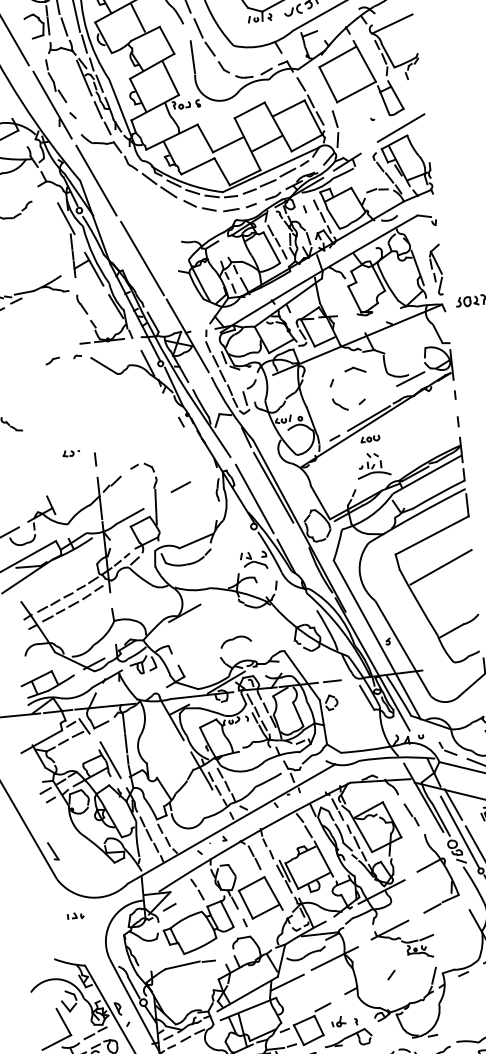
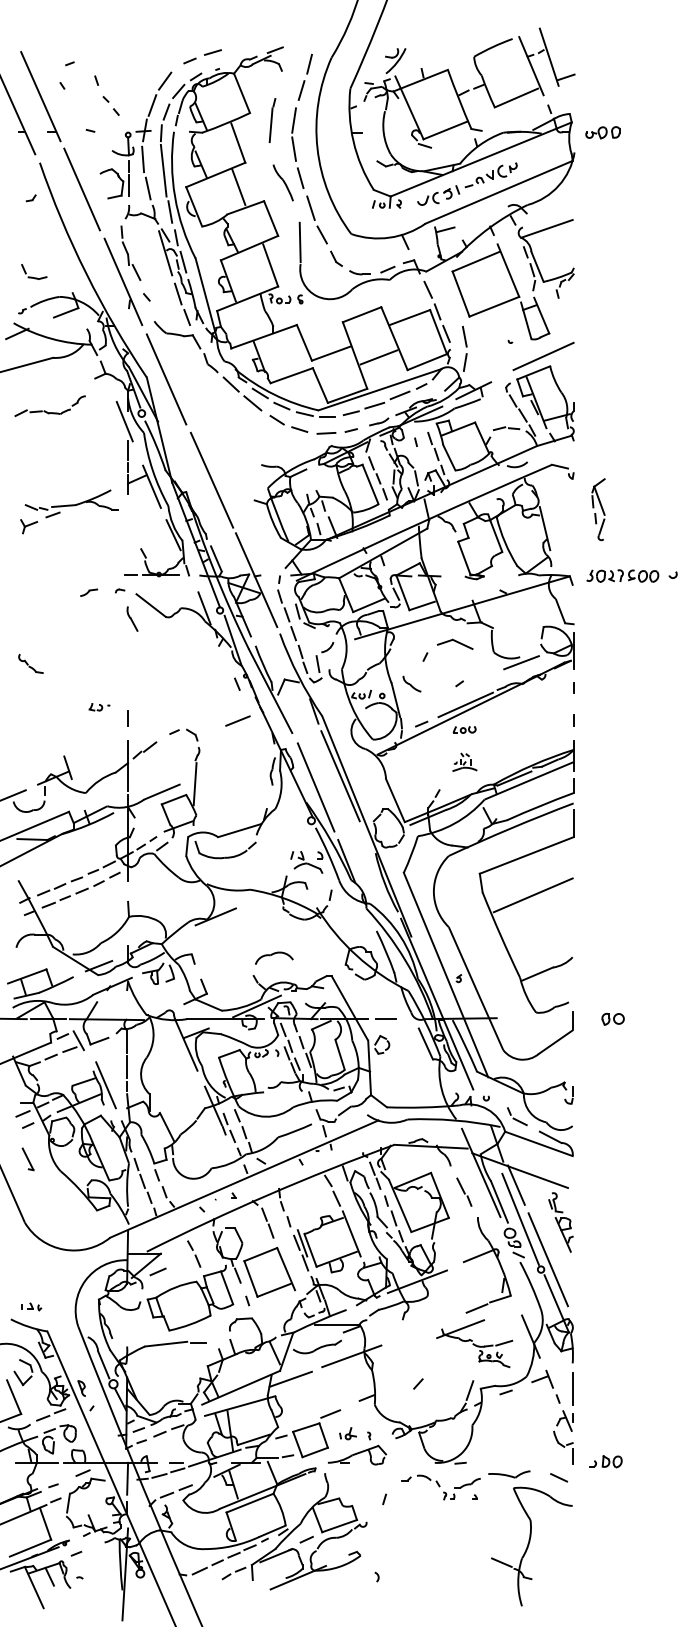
part: (436, 269) -> (598, 509), moved
part: (82, 304) -> (132, 618), moved
part: (355, 370) -> (455, 644), size x1.4
part: (340, 404) -> (411, 683), moved
part: (373, 465) -> (464, 762), size x0.6
line: (180, 486) -> (237, 720), moved
part: (52, 851) -> (27, 1159), moved
part: (75, 915) -> (31, 1306), moved
part: (402, 940) -> (474, 1343), moved

